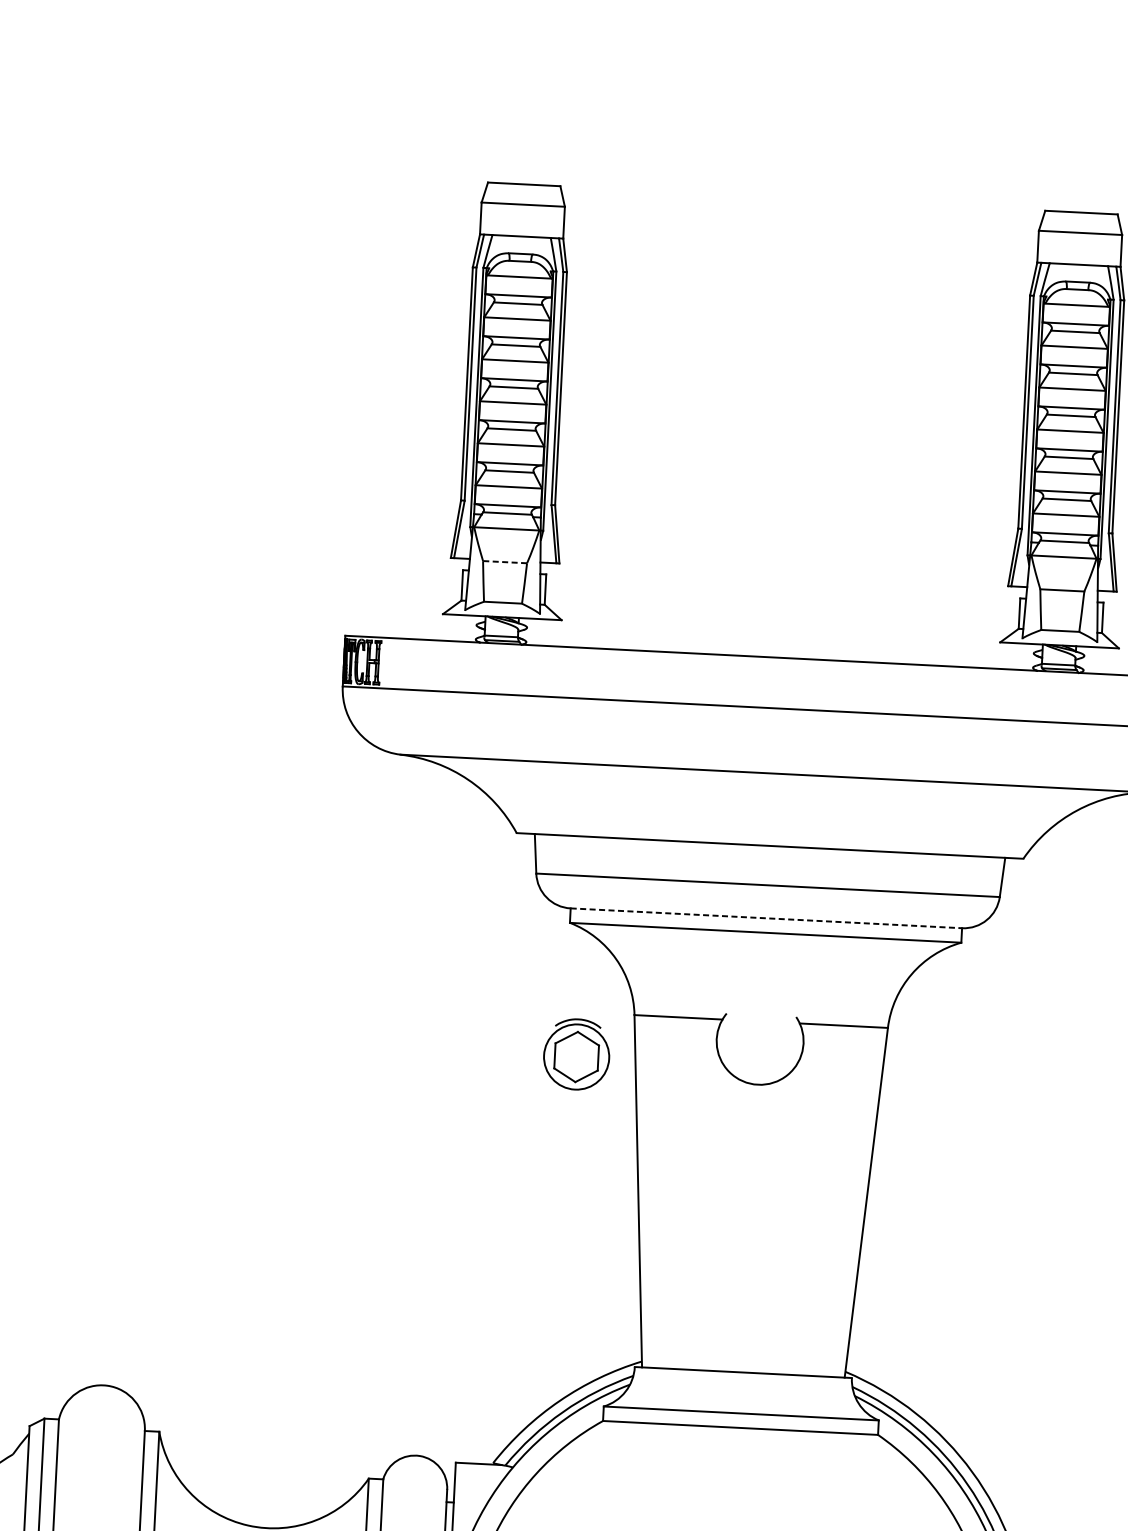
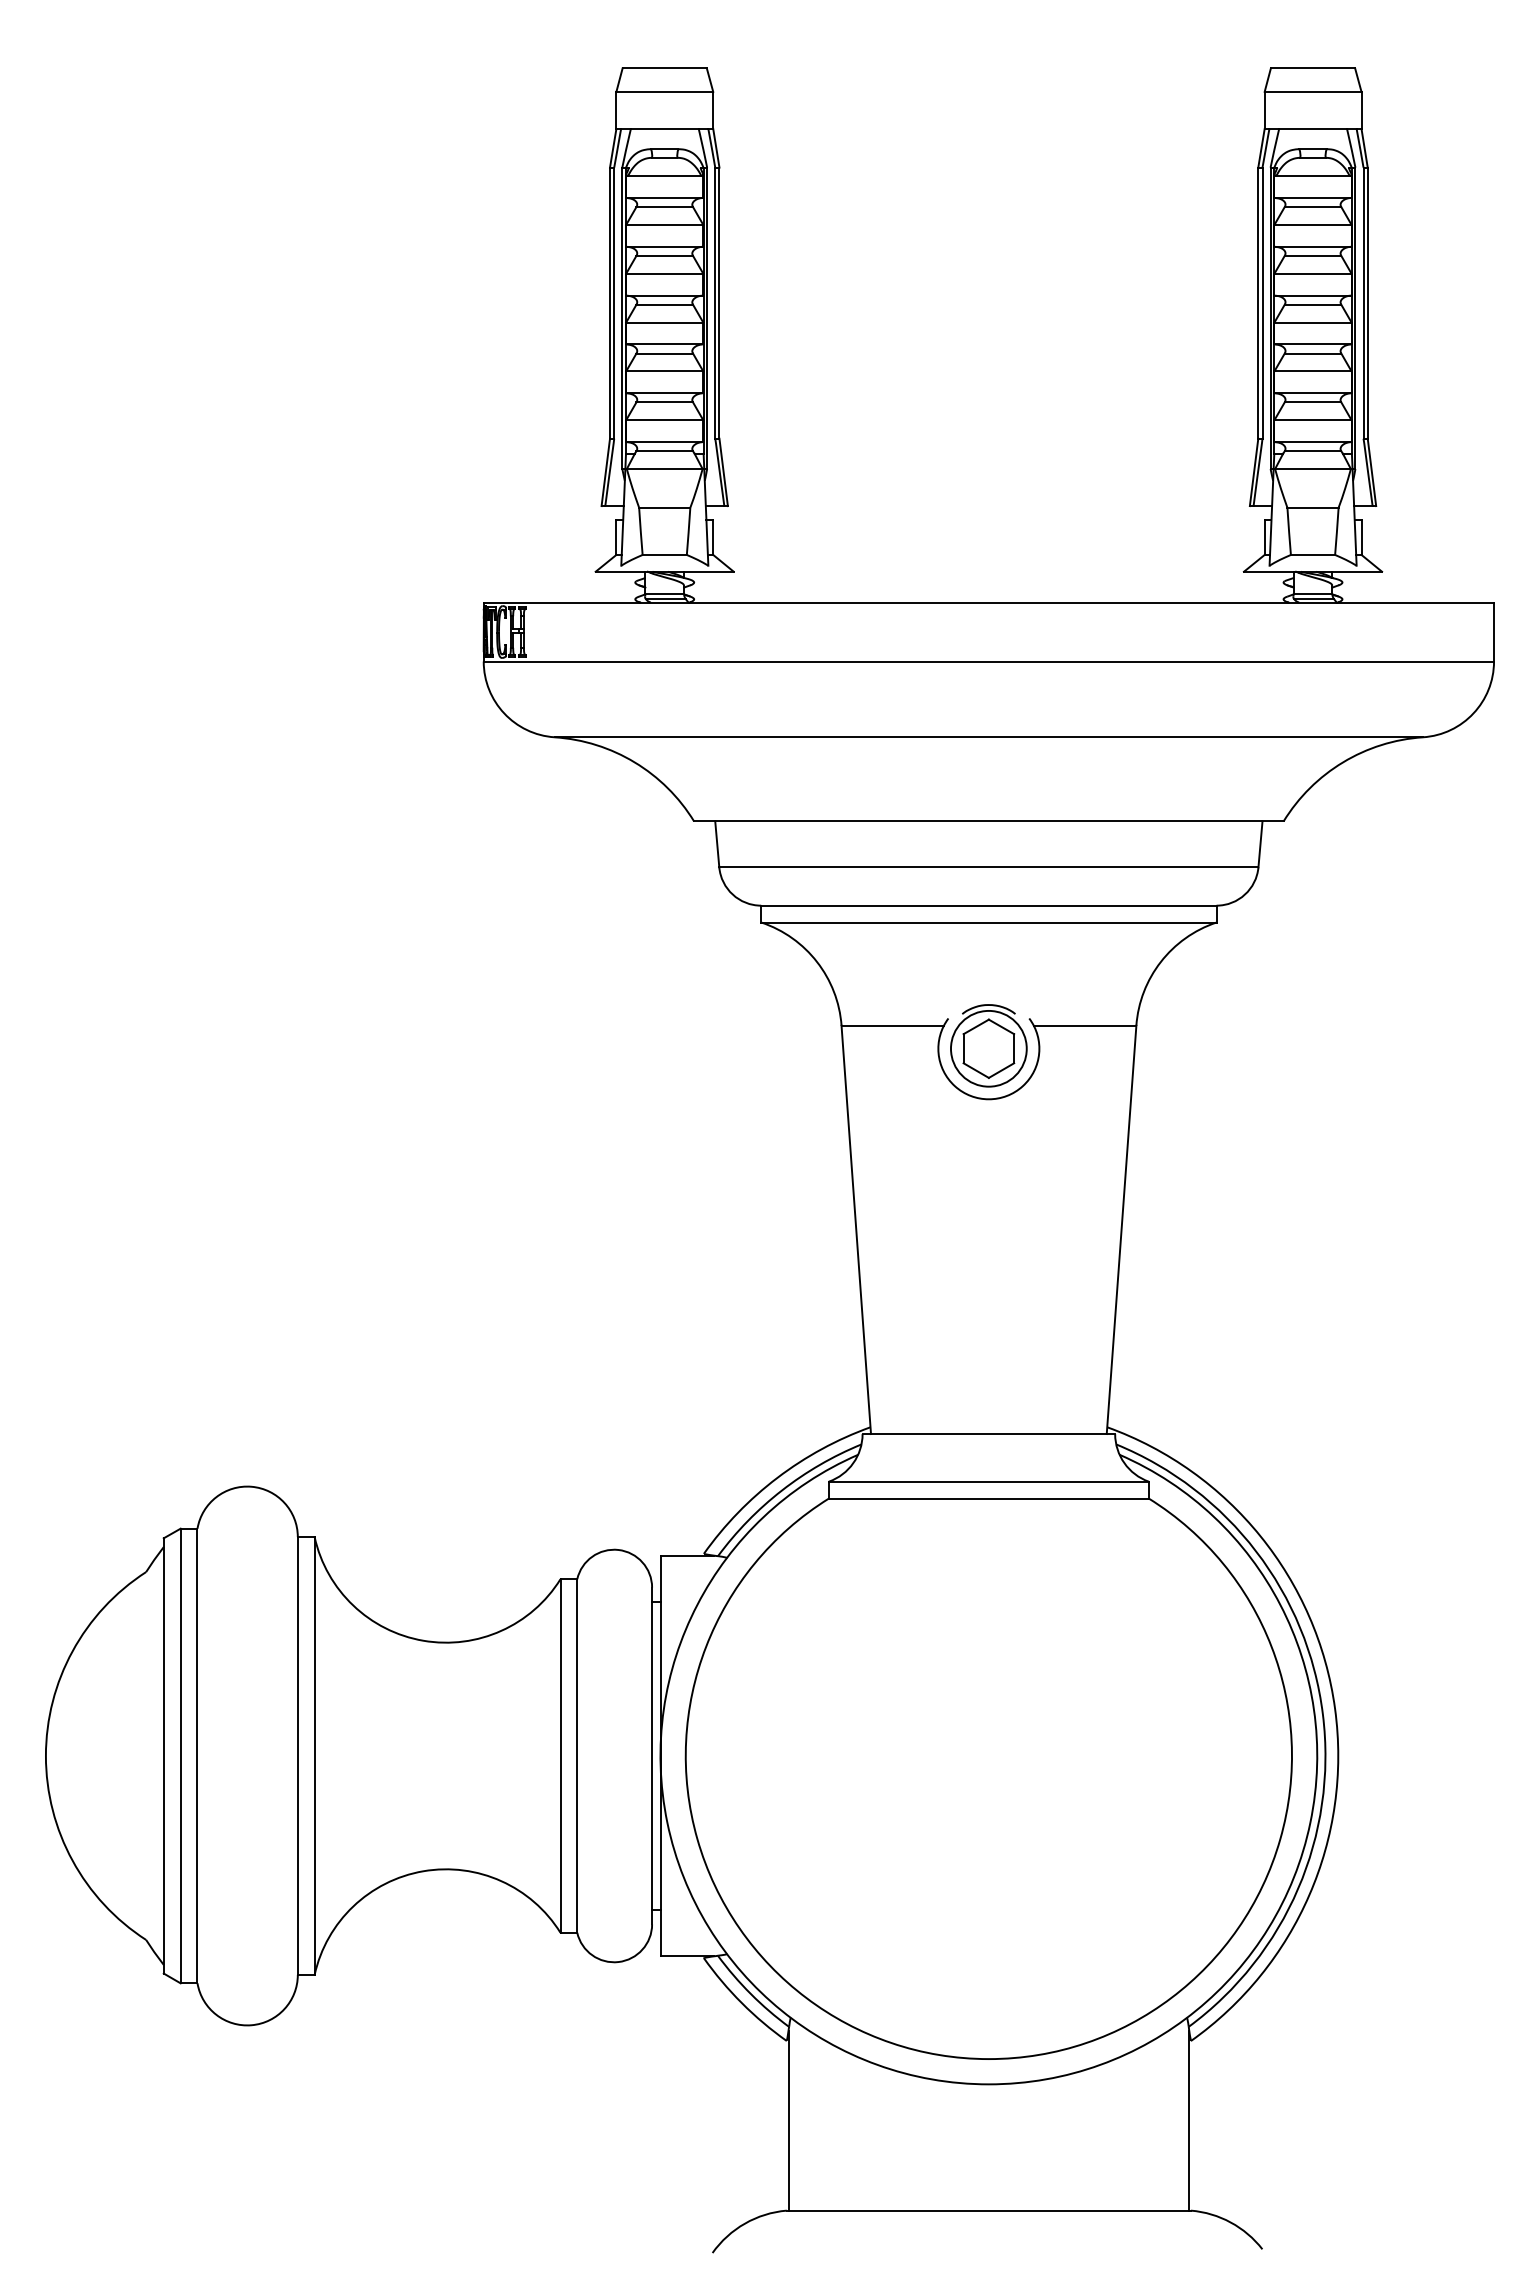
line: (504, 561) -> (664, 507), dashed -> solid
line: (766, 918) -> (988, 905), dashed -> solid
part: (576, 1054) -> (988, 1045), moved

